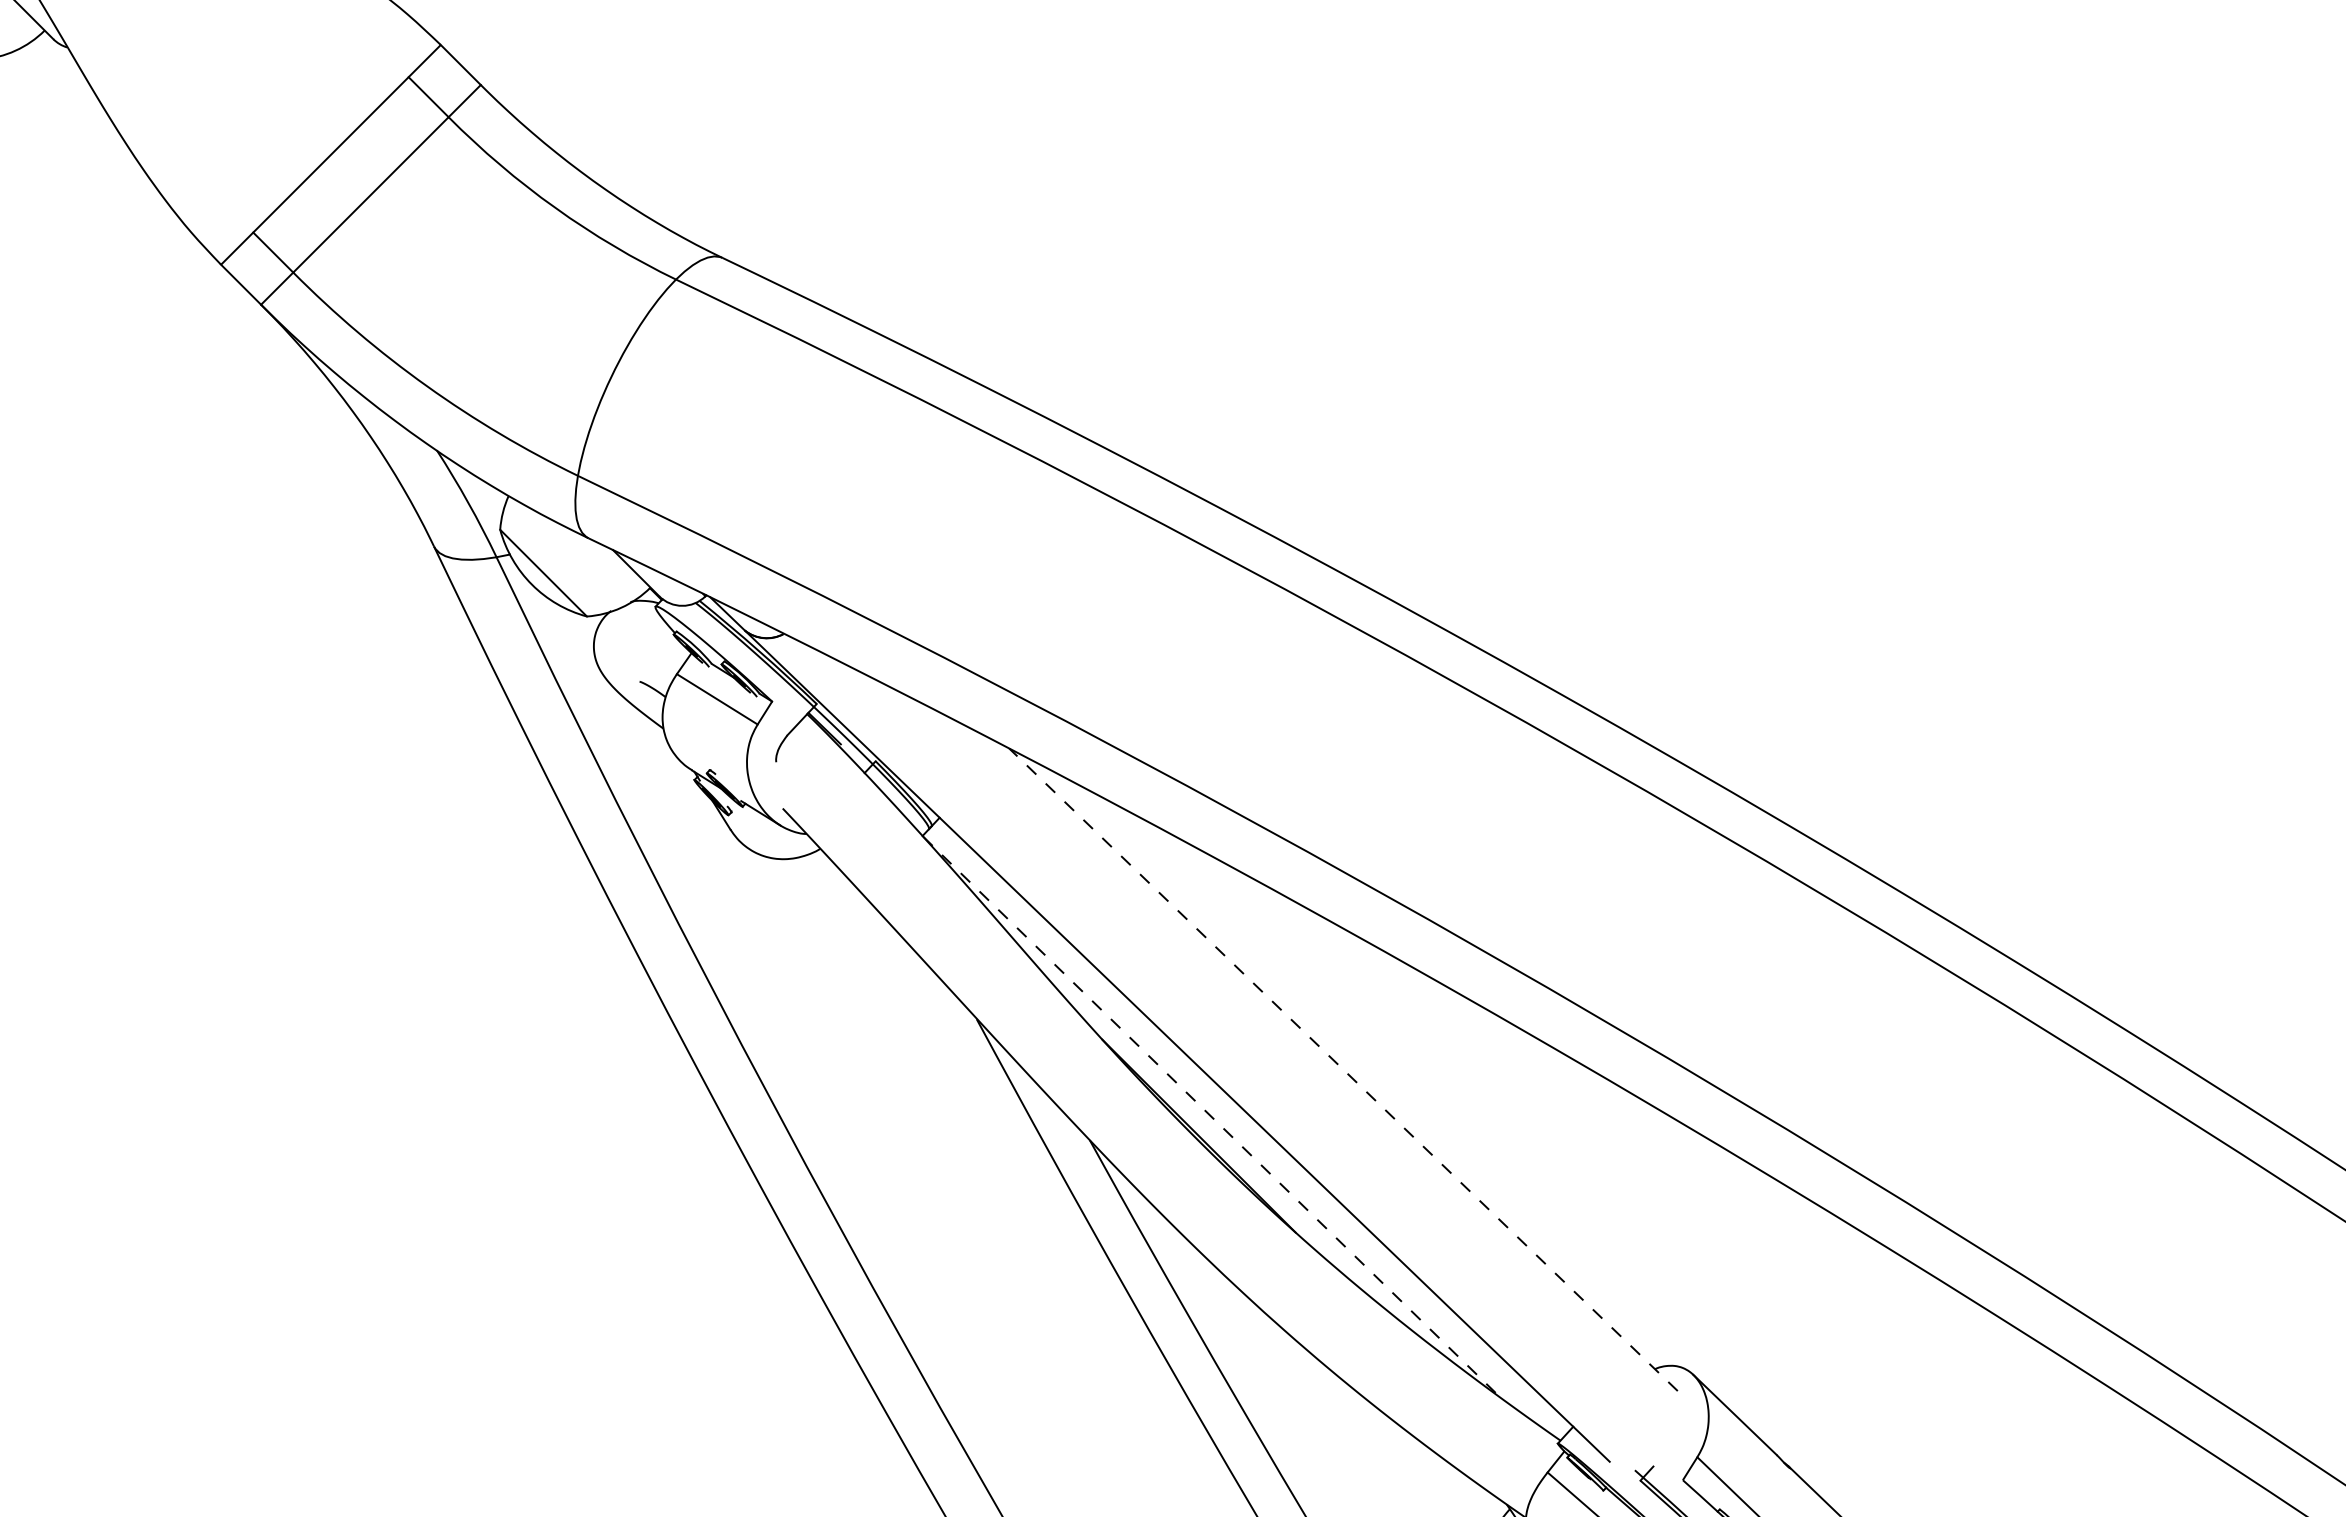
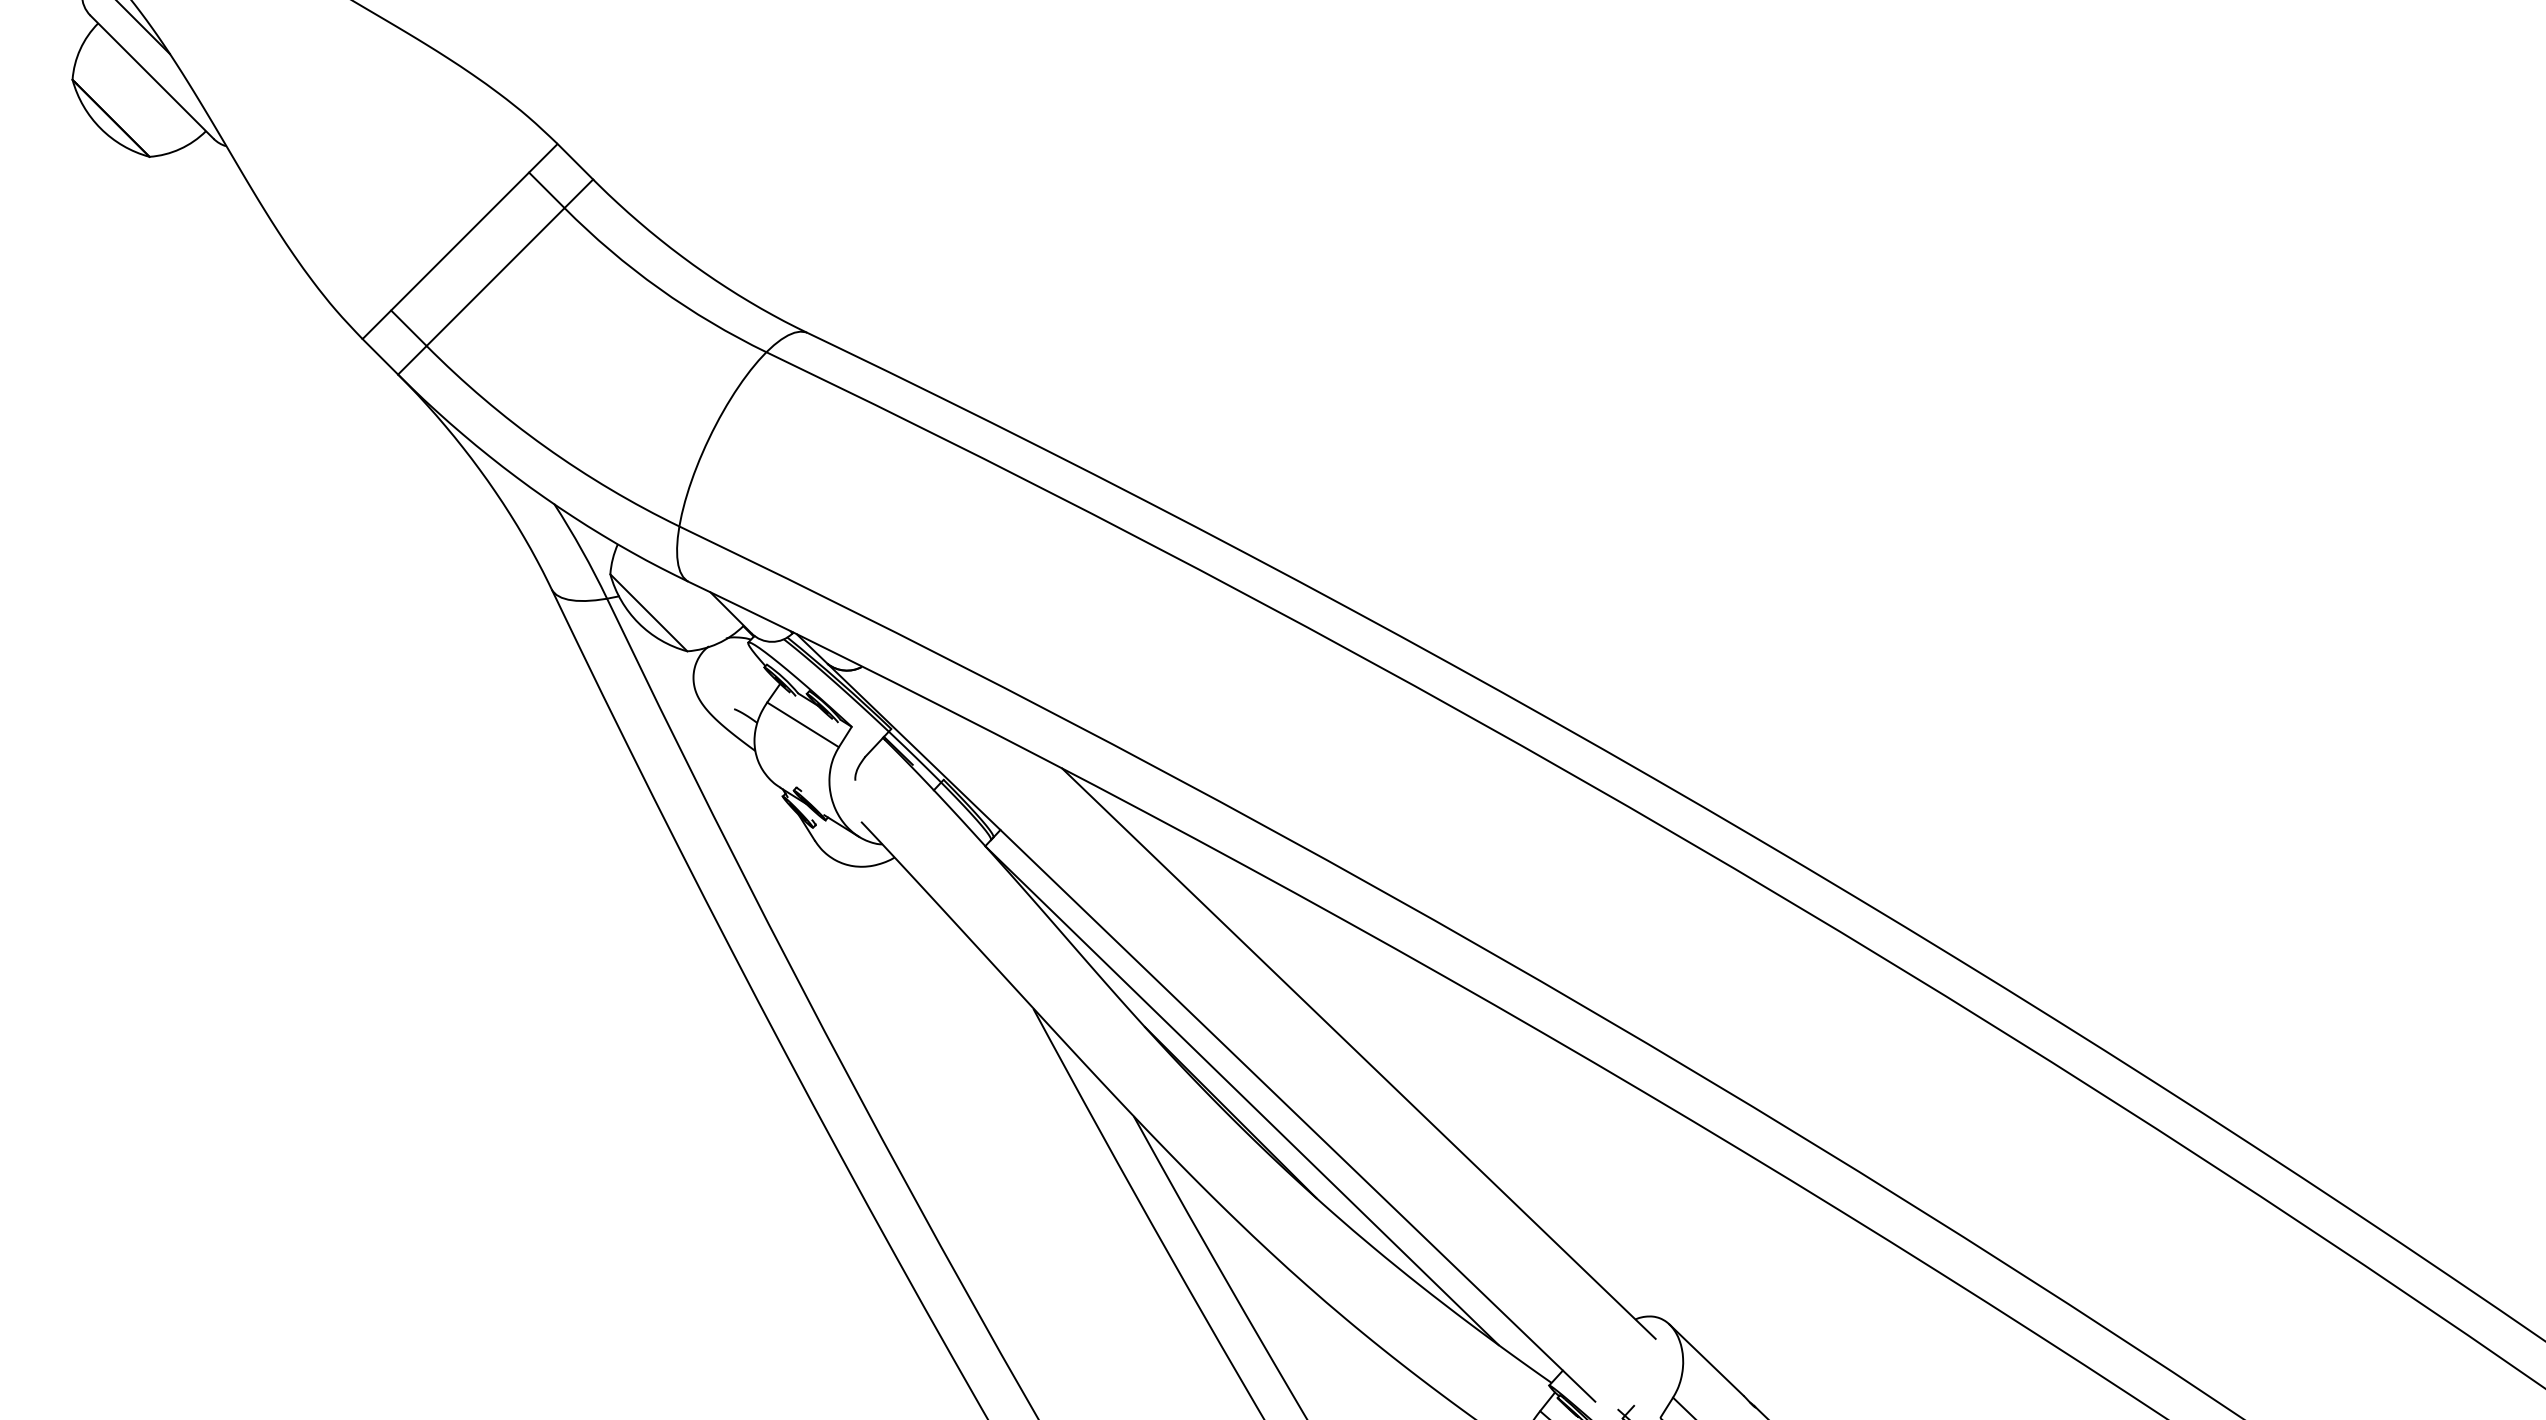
line: (1342, 1069) -> (1358, 1053), dashed -> solid
line: (1212, 1117) -> (1242, 1096), dashed -> solid

